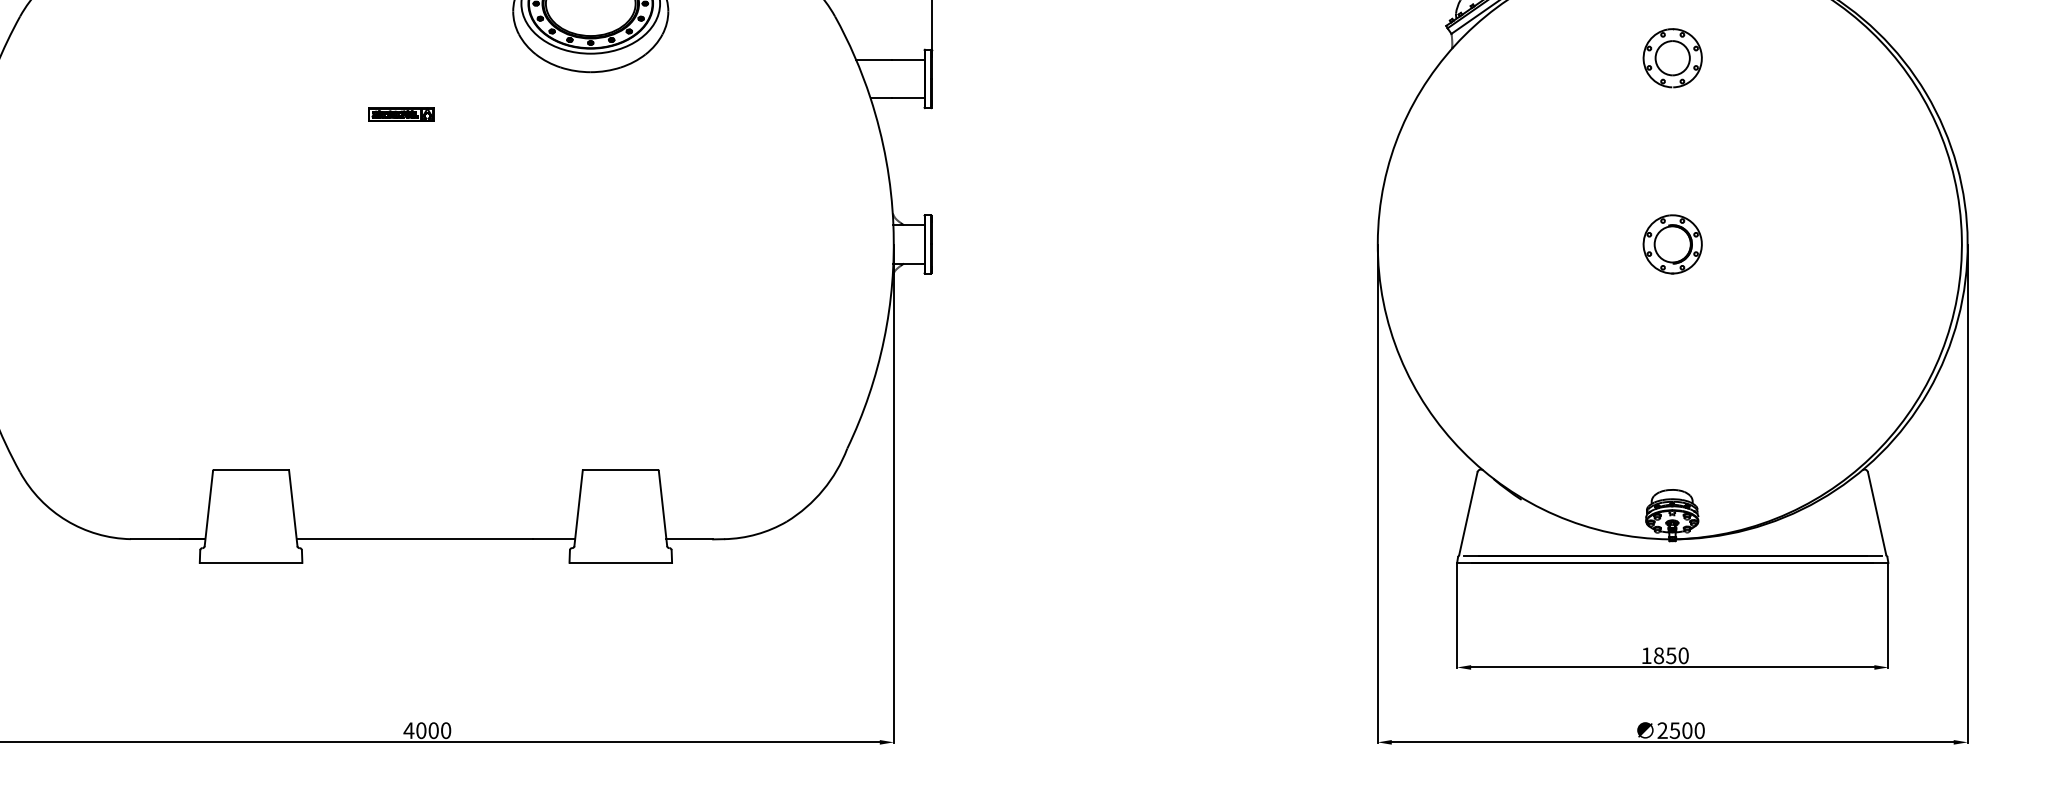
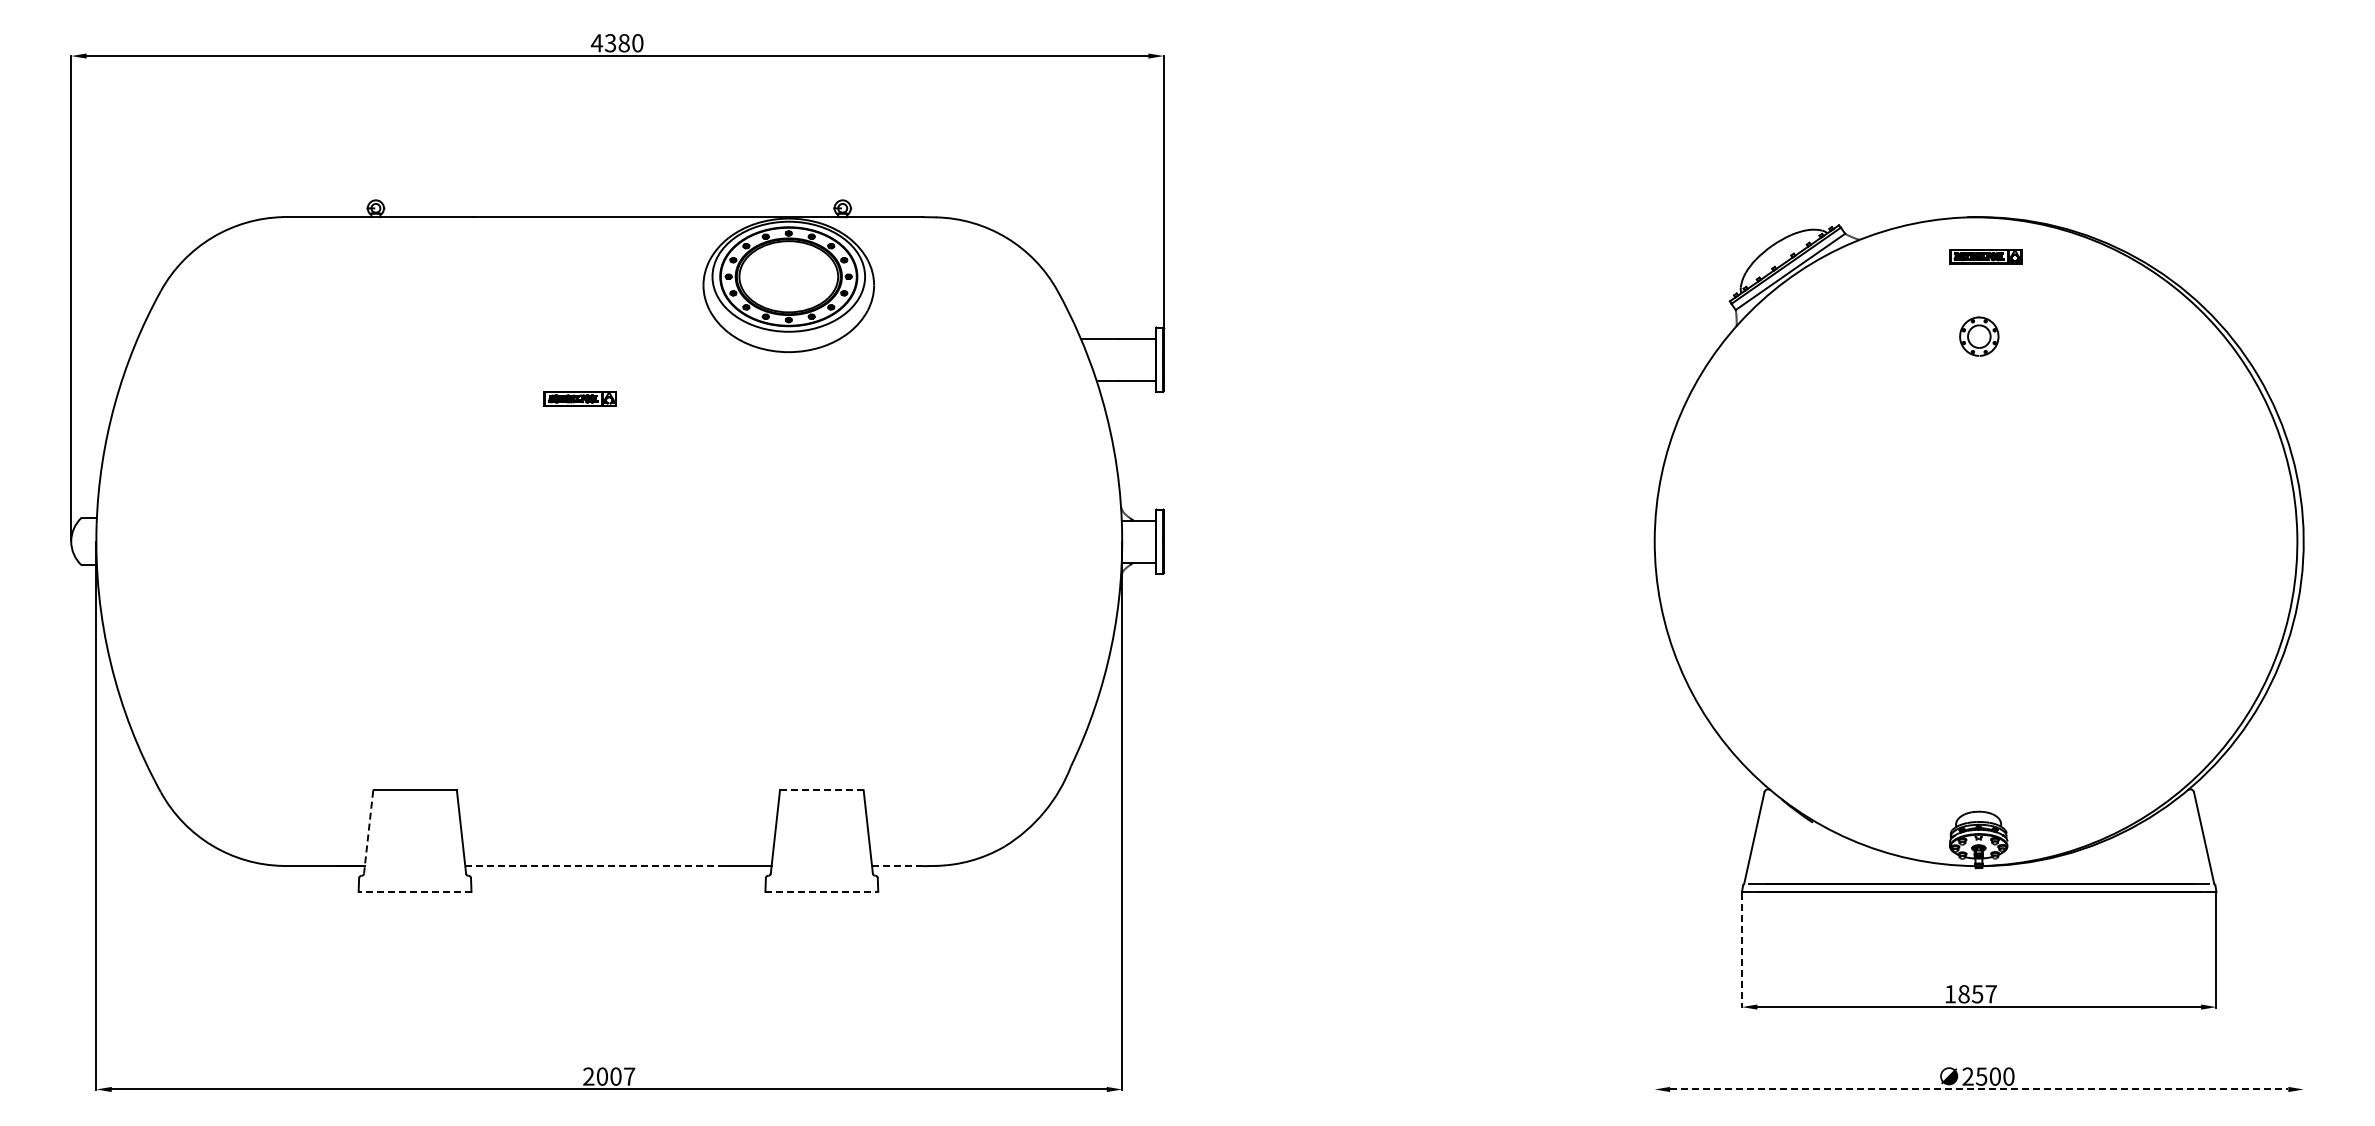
part: (1672, 57) -> (1979, 336), size x0.6
part: (1672, 244) -> (1979, 541), removed
line: (620, 469) -> (821, 789), solid -> dashed
line: (1377, 493) -> (1654, 815), removed
line: (1967, 493) -> (2303, 815), removed
line: (208, 508) -> (368, 832), solid -> dashed
line: (415, 539) -> (596, 866), solid -> dashed
line: (689, 539) -> (897, 866), solid -> dashed
line: (250, 562) -> (414, 891), solid -> dashed
line: (621, 562) -> (822, 891), solid -> dashed
line: (1457, 616) -> (1742, 950), solid -> dashed
text: (1682, 656) -> (1990, 994), 1850 -> 1857
text: (426, 730) -> (608, 1076), 4000 -> 2007
line: (1672, 742) -> (1979, 1089), solid -> dashed

